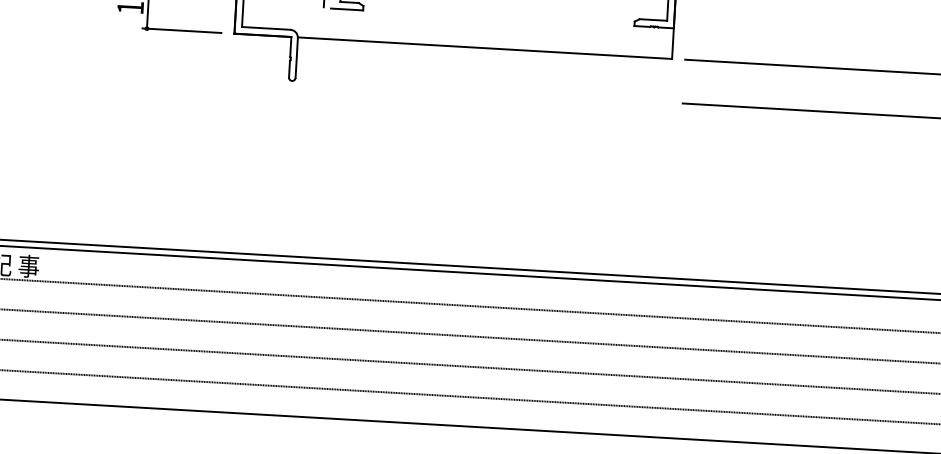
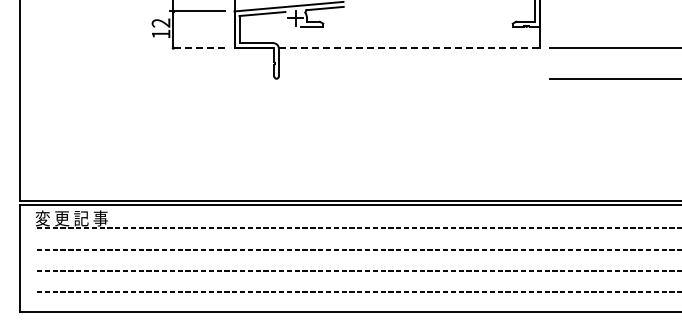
line: (181, 31) -> (197, 48), solid -> dashed
line: (484, 48) -> (409, 48), solid -> dashed

